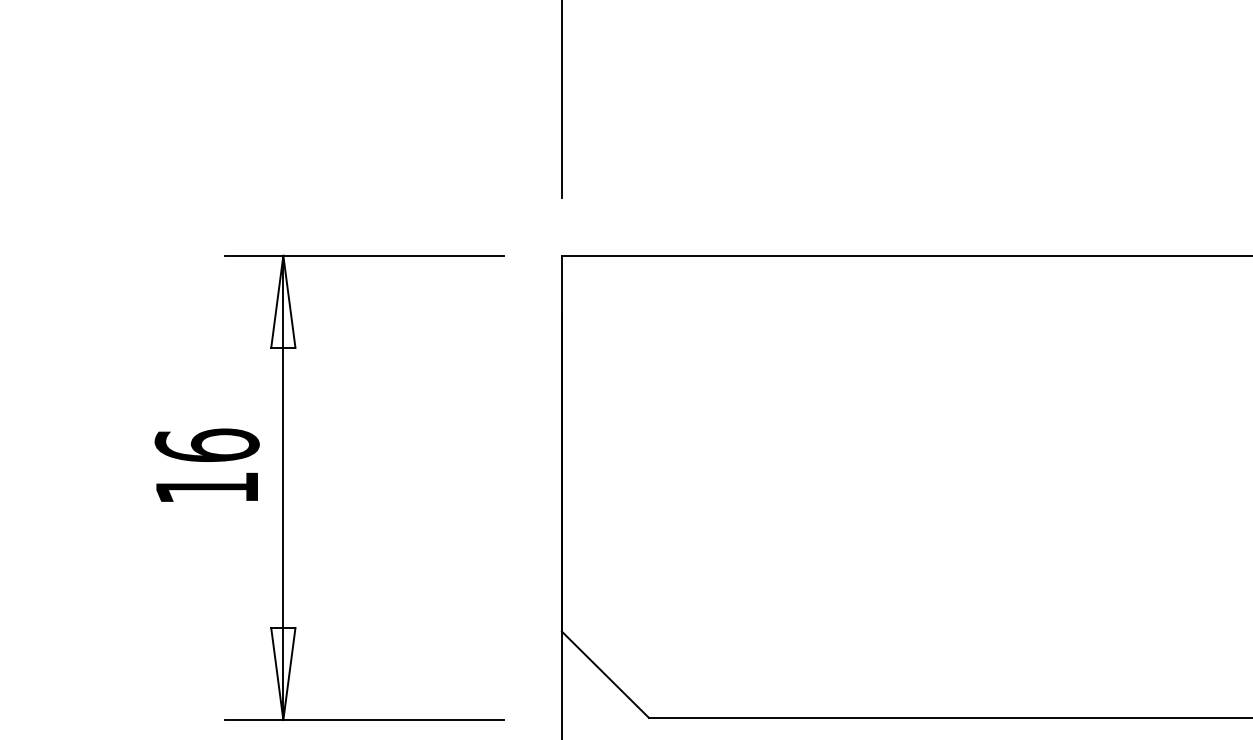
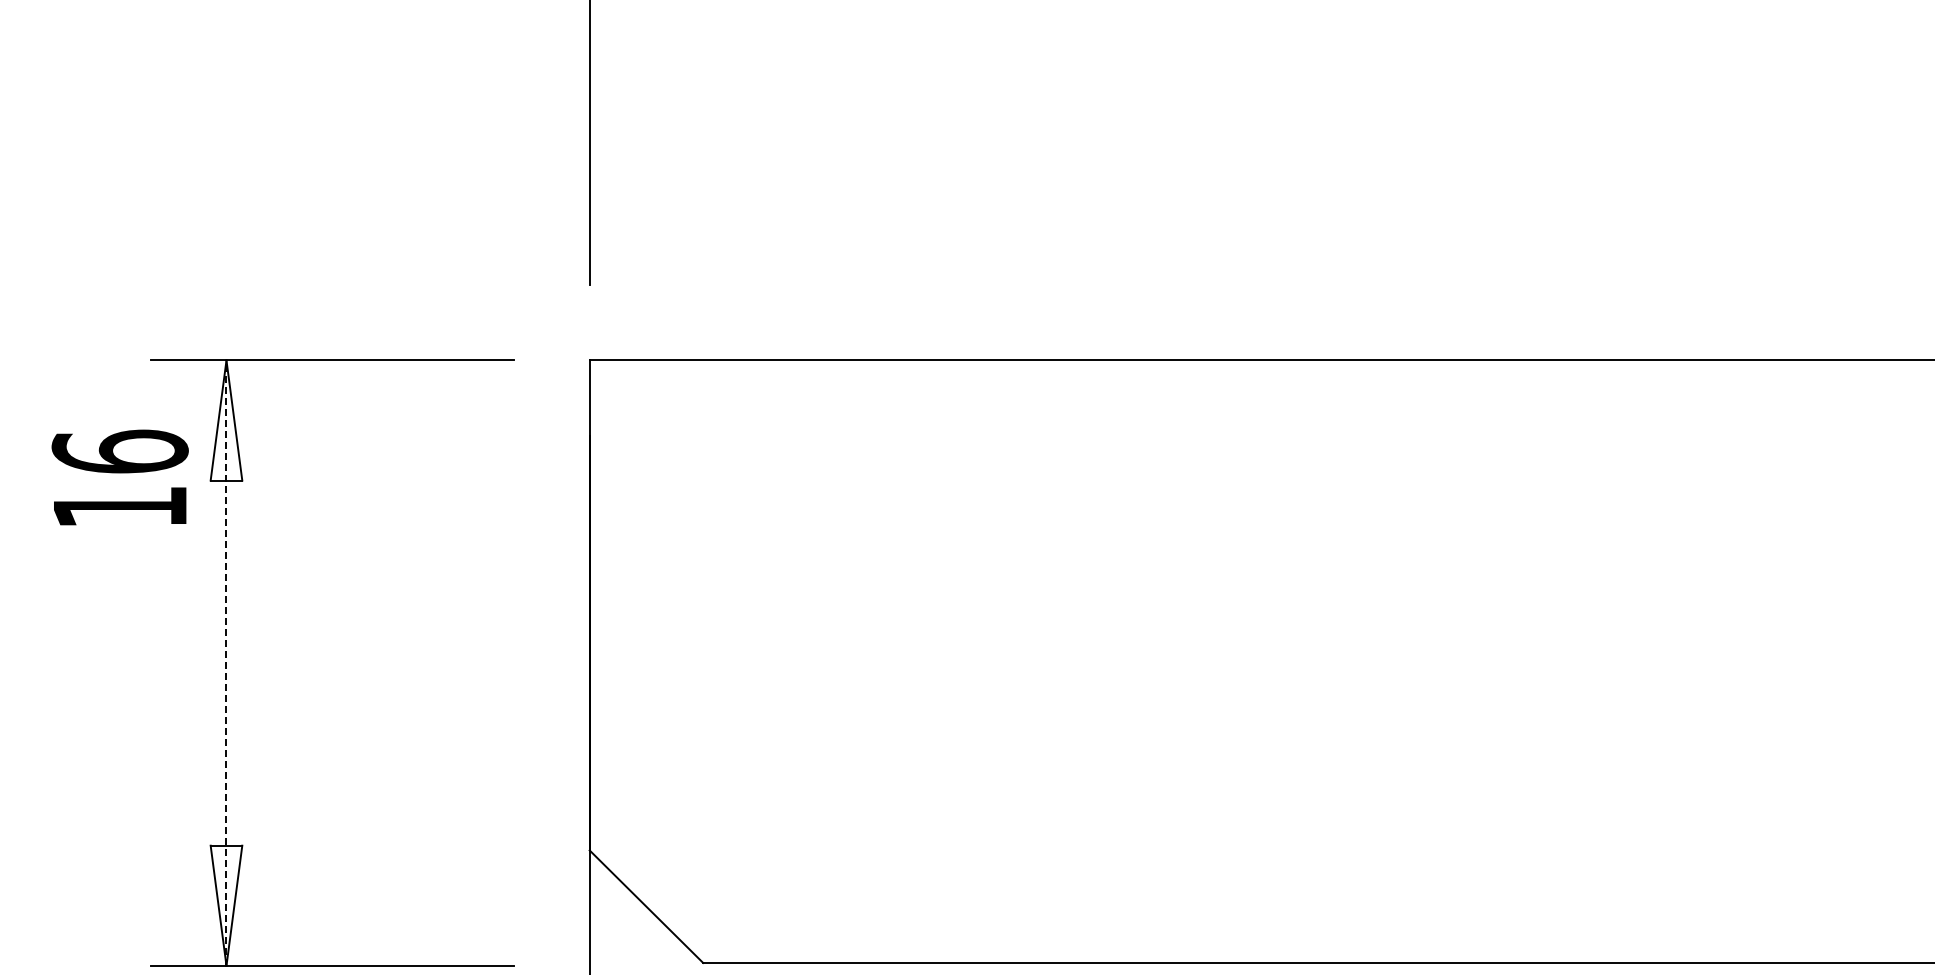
text: (206, 465) -> (119, 477), moved
line: (283, 488) -> (226, 663), solid -> dashed

